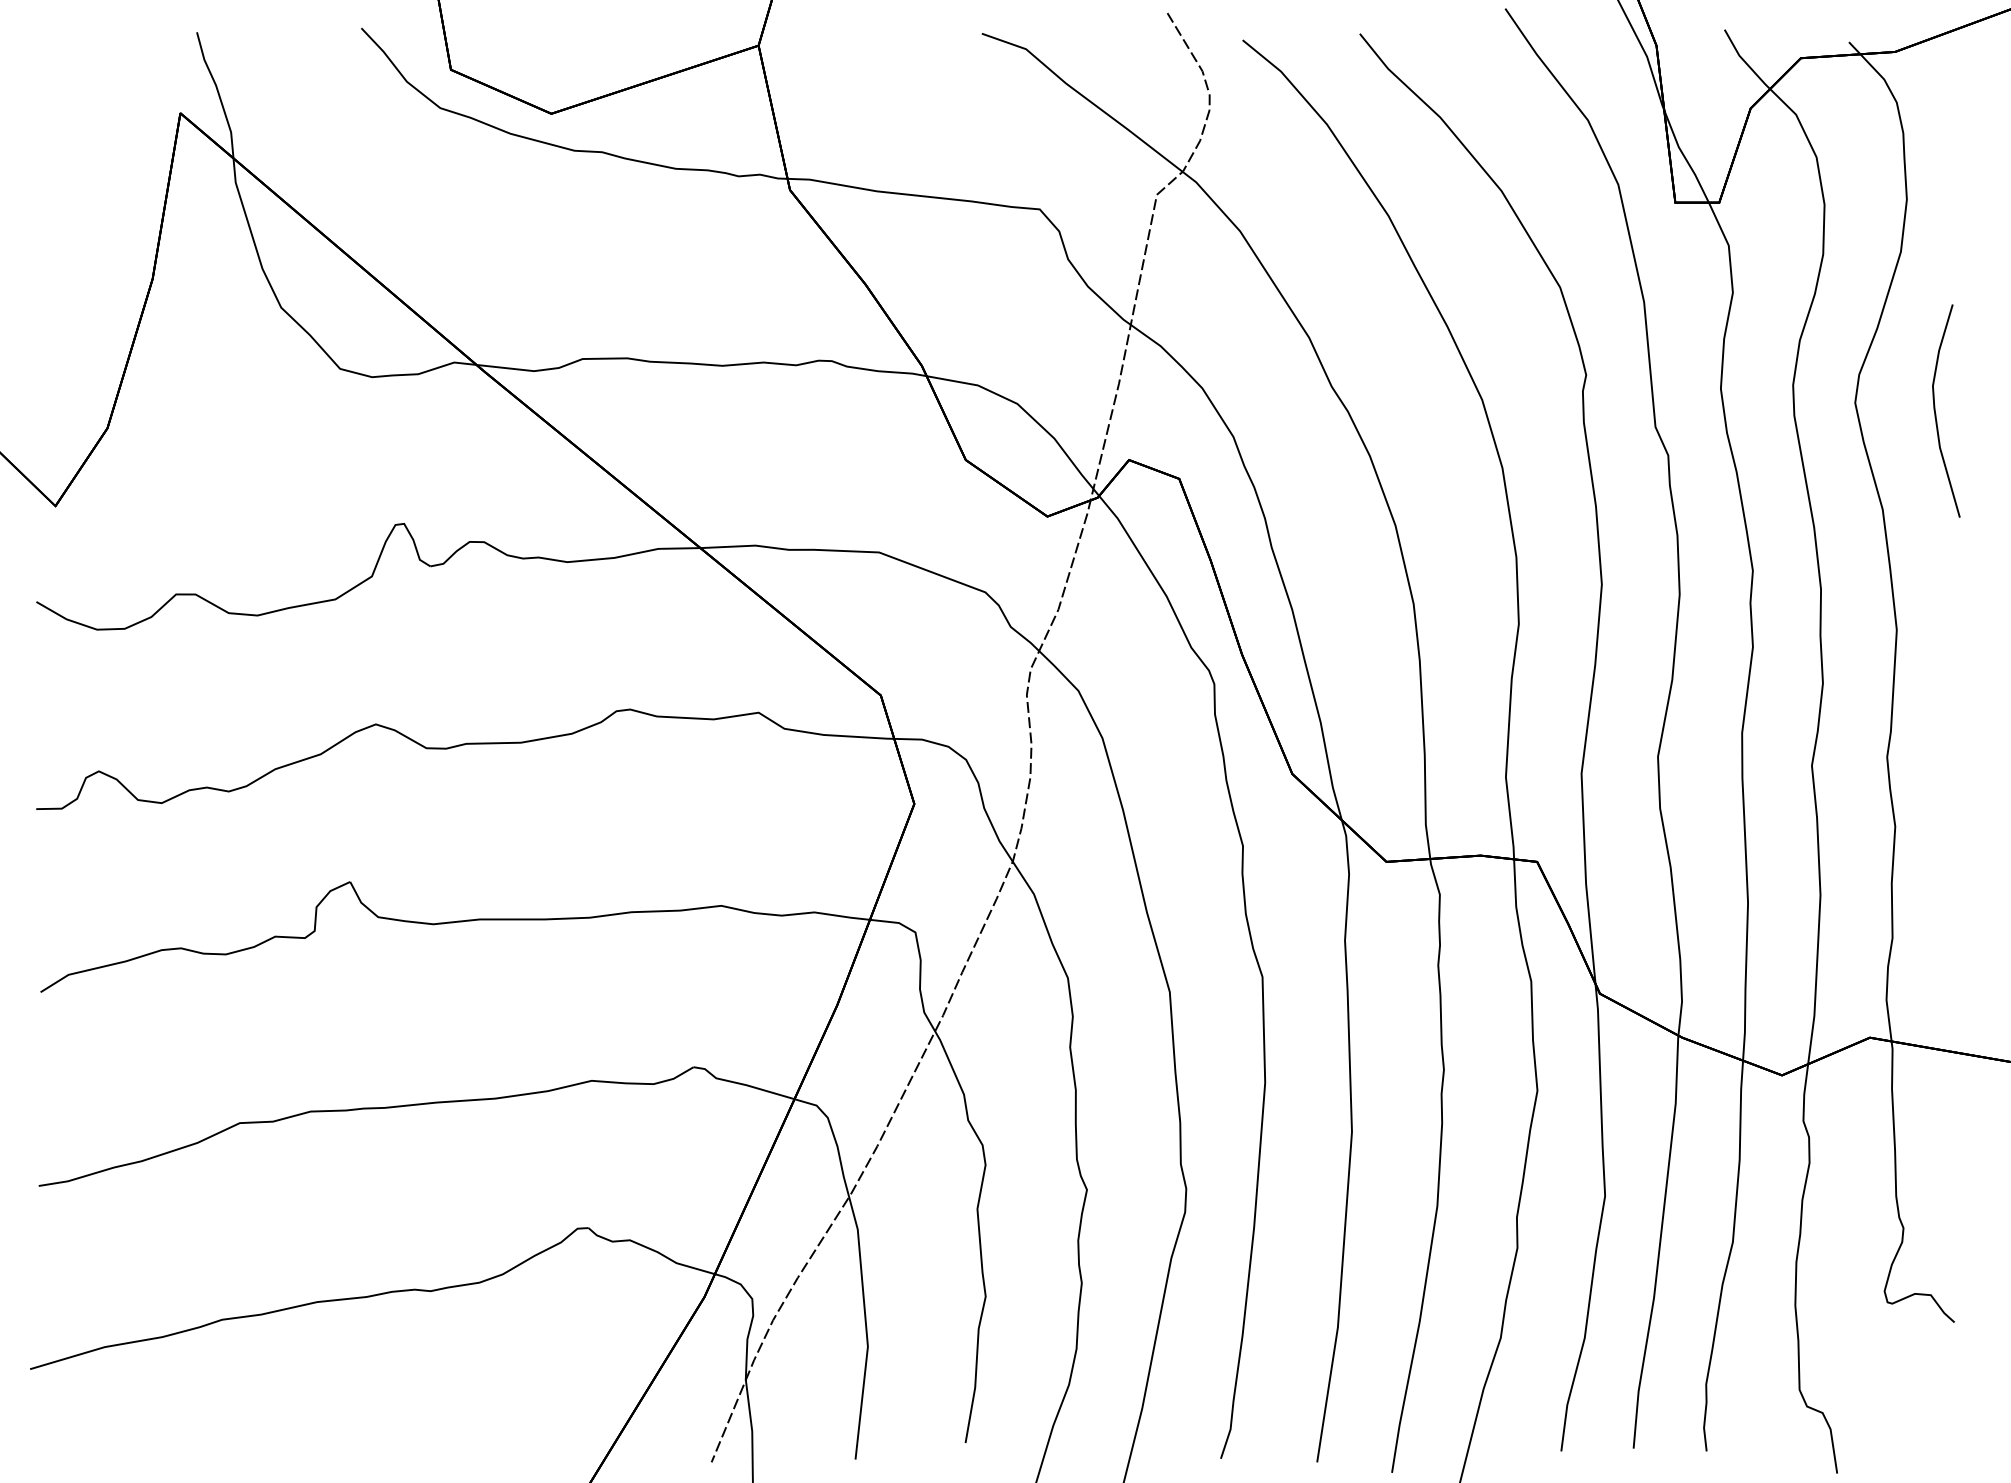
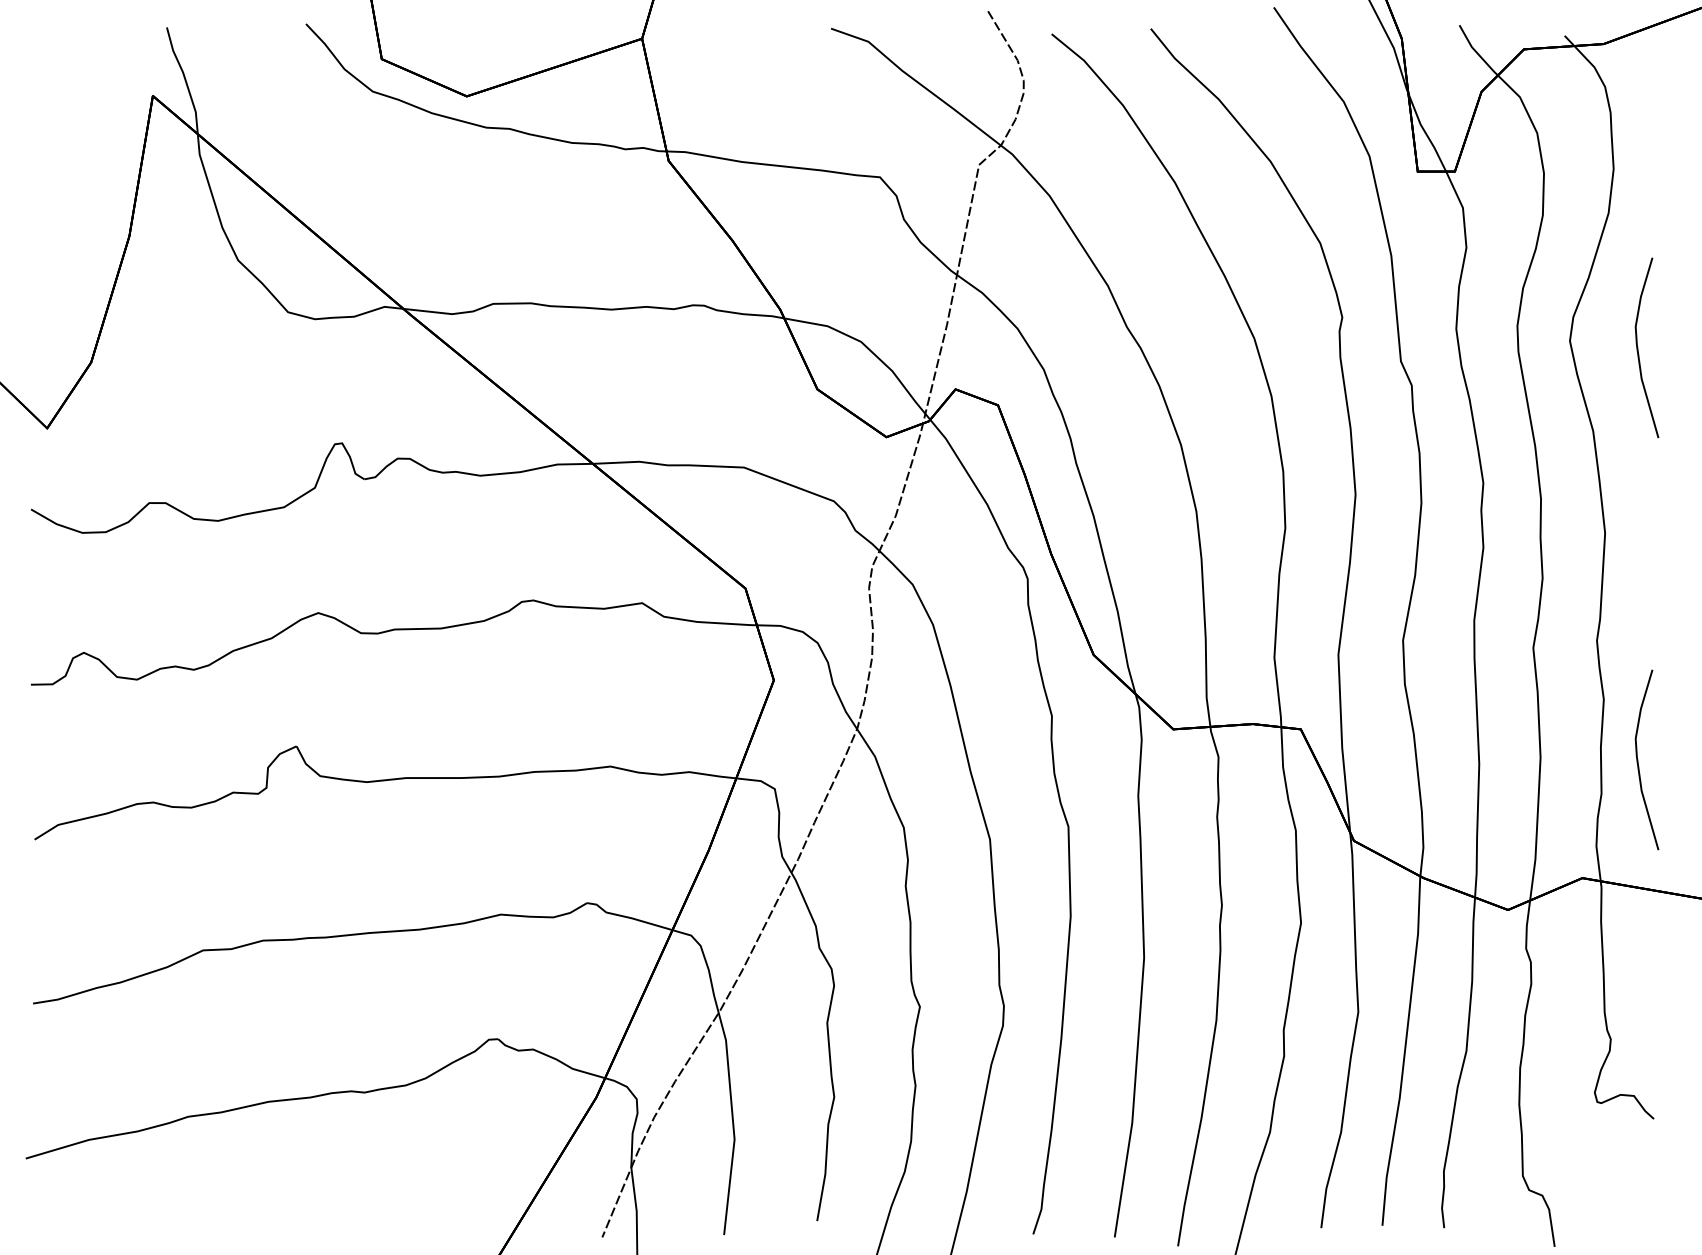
curve: (1936, 900) -> (1638, 762), added

